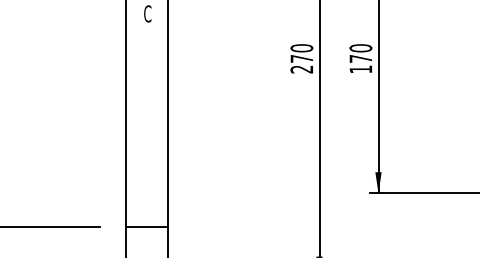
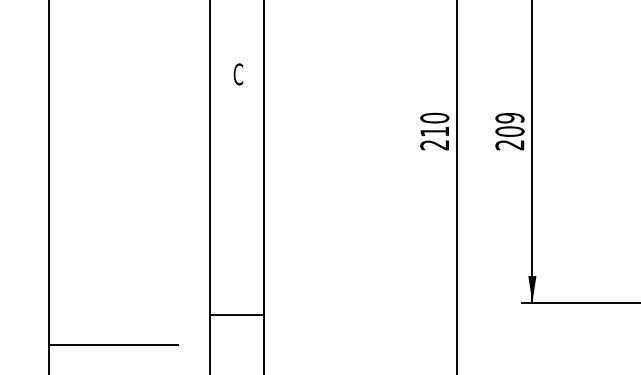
text: (301, 58) -> (434, 131), 270 -> 210
text: (360, 58) -> (509, 131), 170 -> 209
line: (146, 226) -> (236, 315), moved

